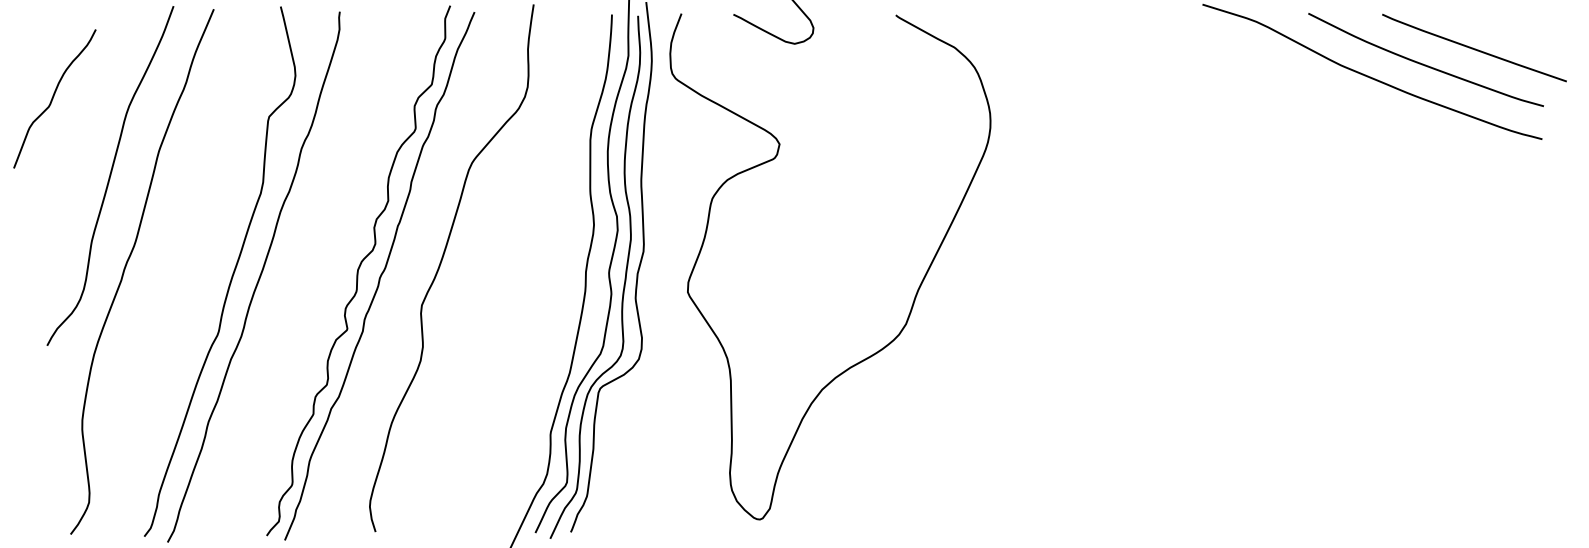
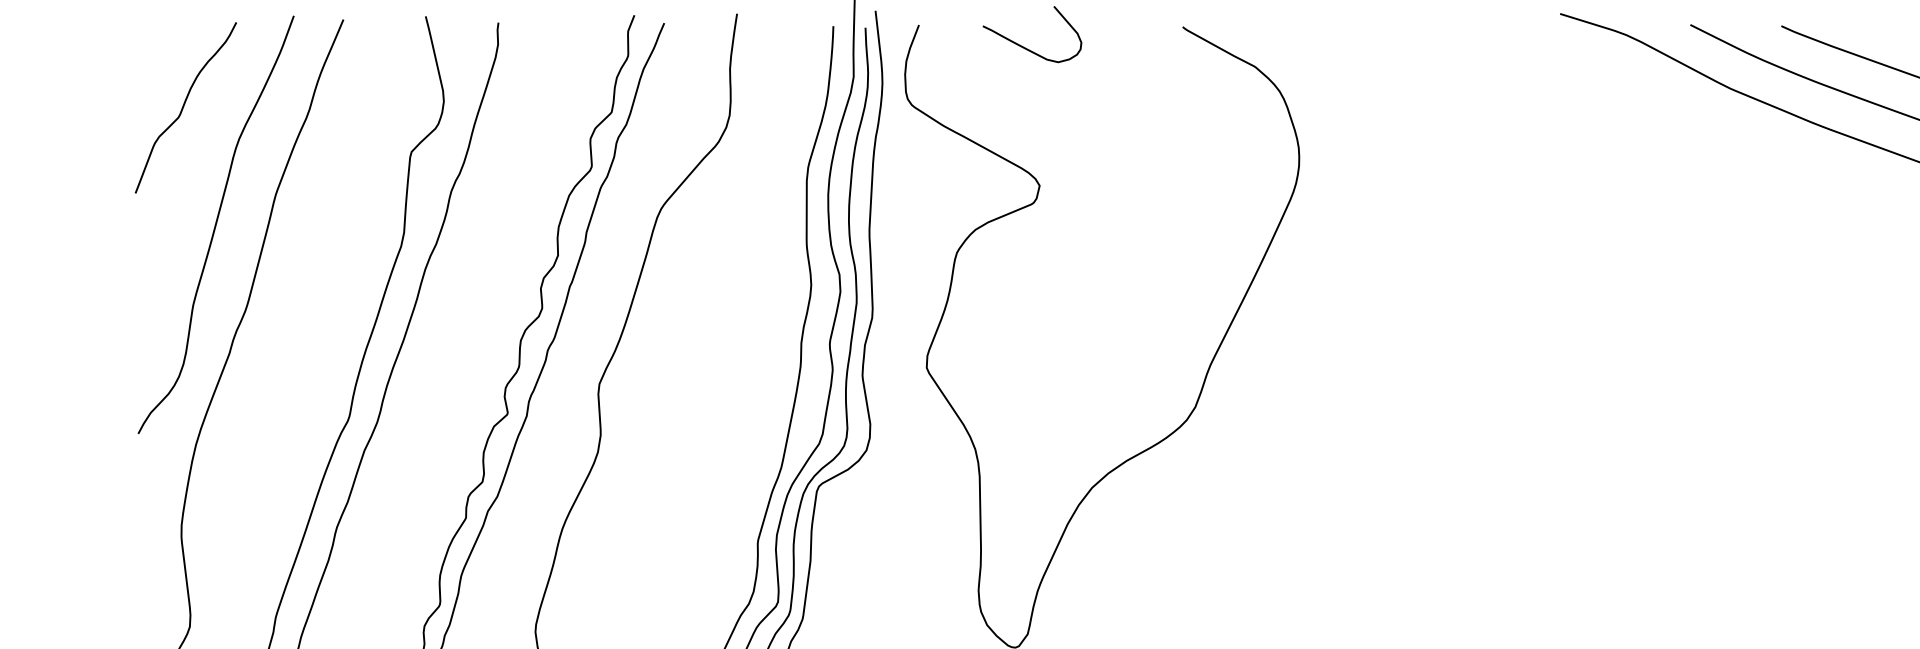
curve: (53, 98) -> (184, 107), moved

